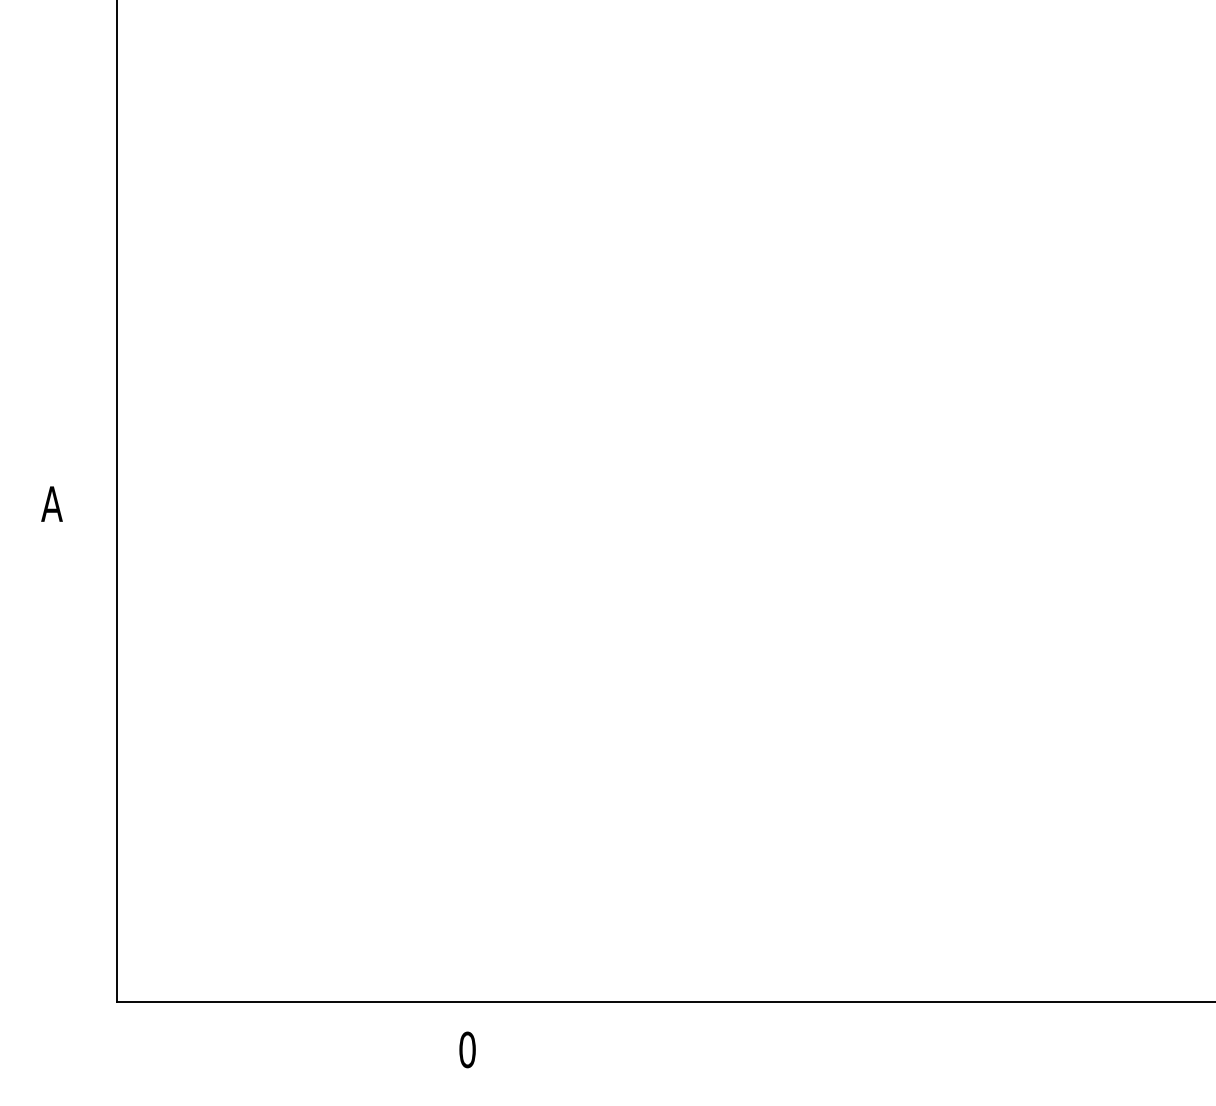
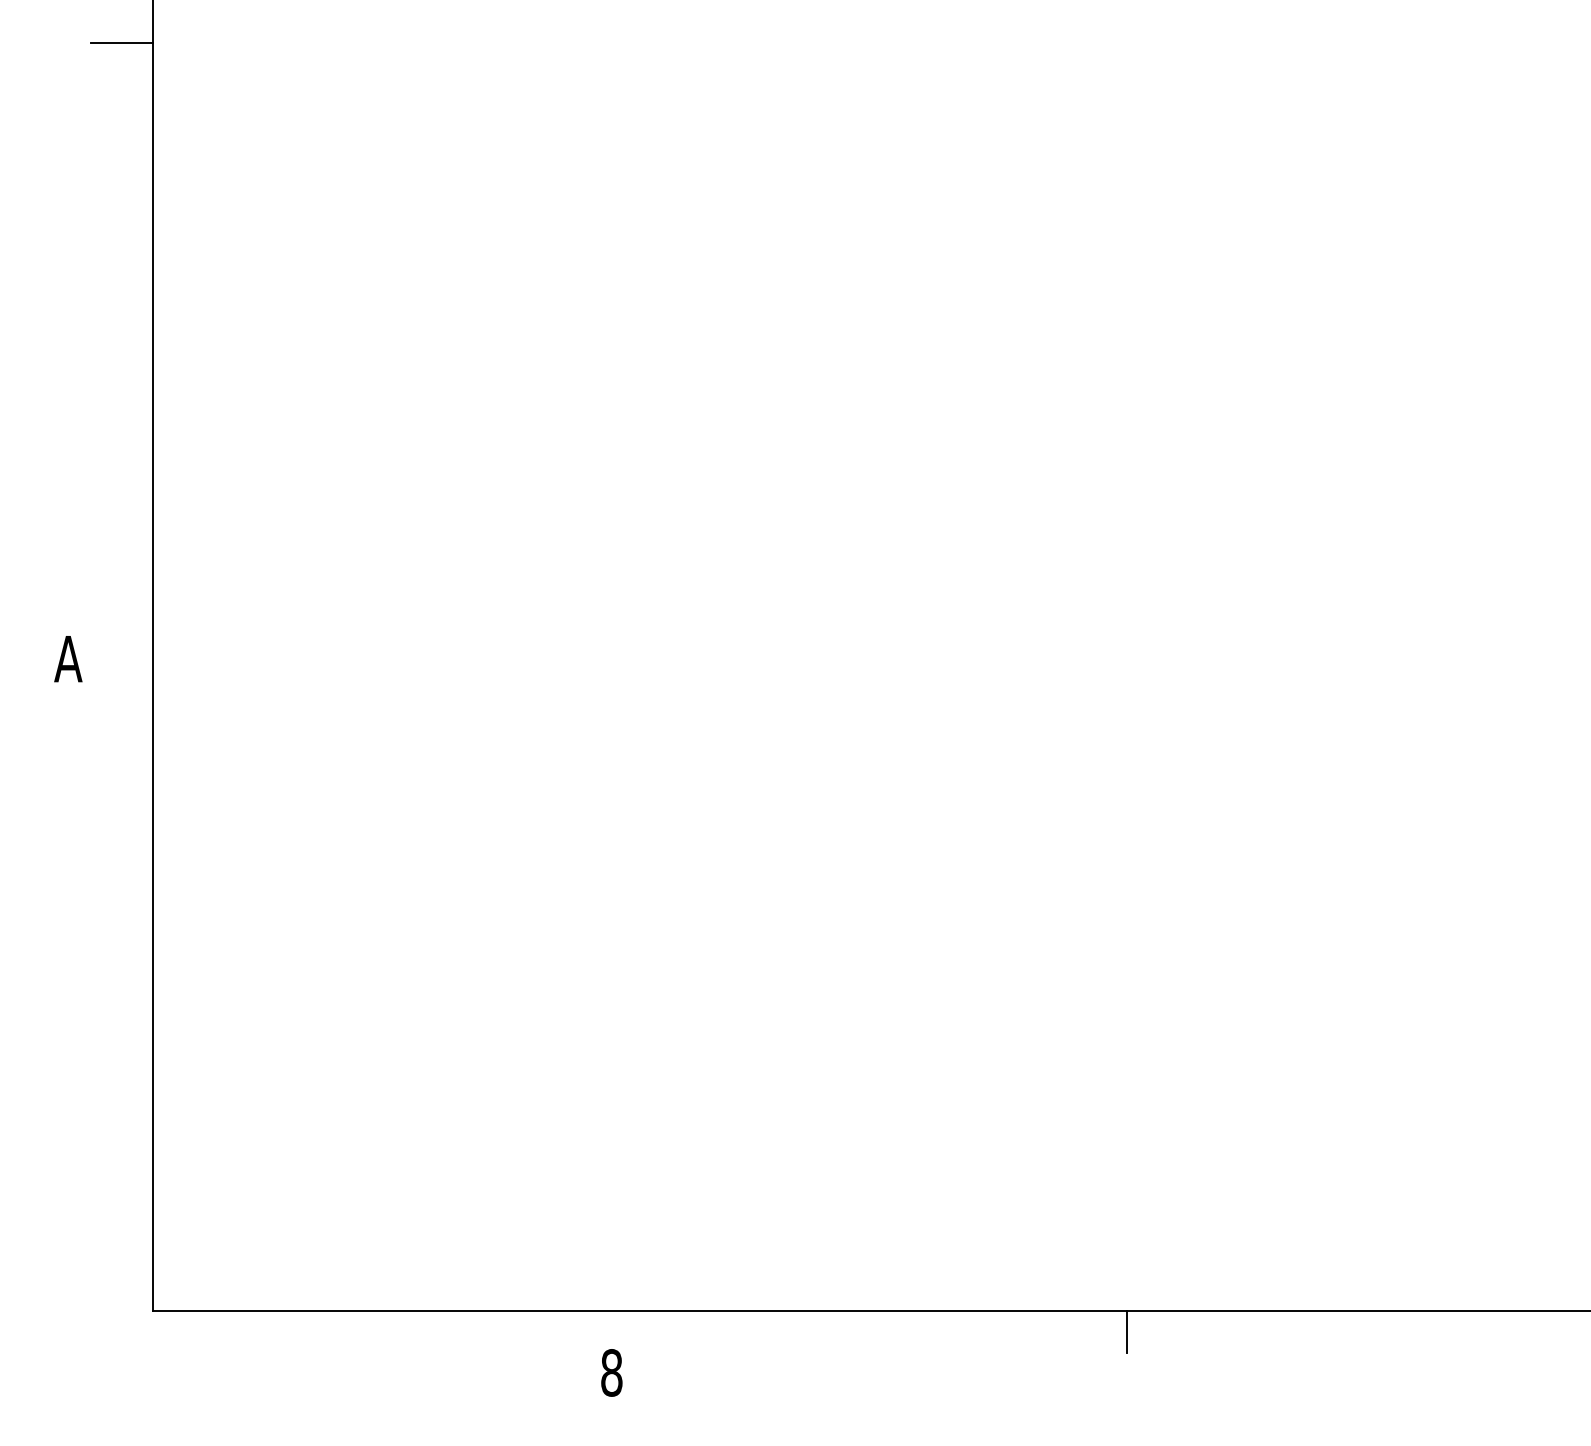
line: (92, 32) -> (121, 42), added
line: (861, 1018) -> (1126, 1331), added
text: (467, 1049) -> (611, 1372), 0 -> 8

